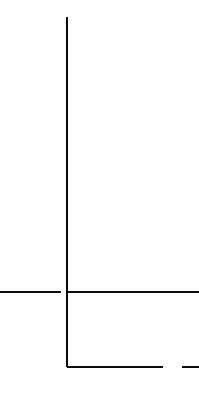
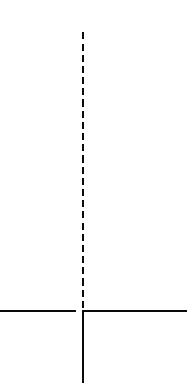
line: (67, 155) -> (82, 172), solid -> dashed

